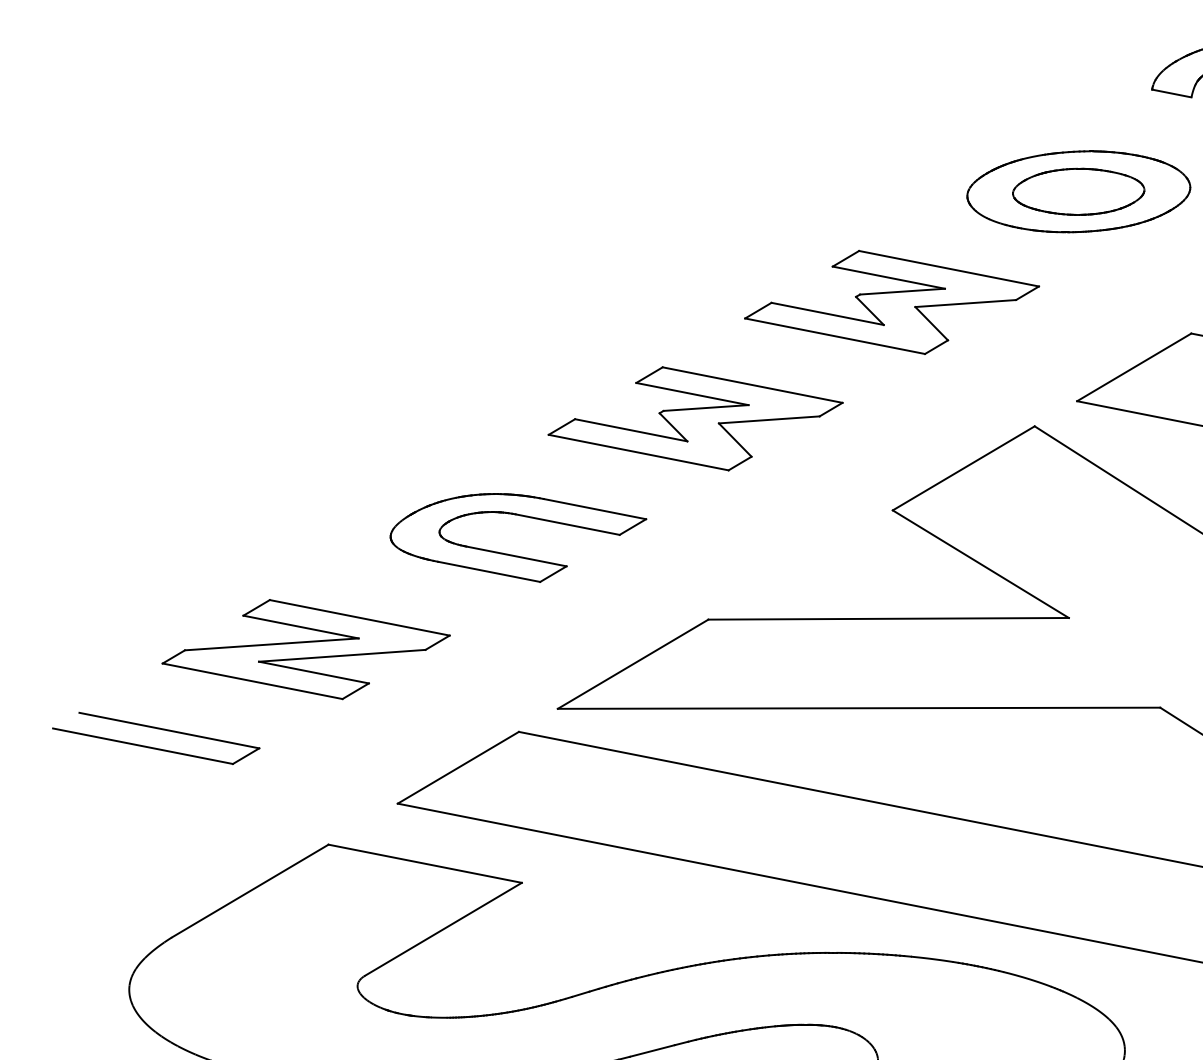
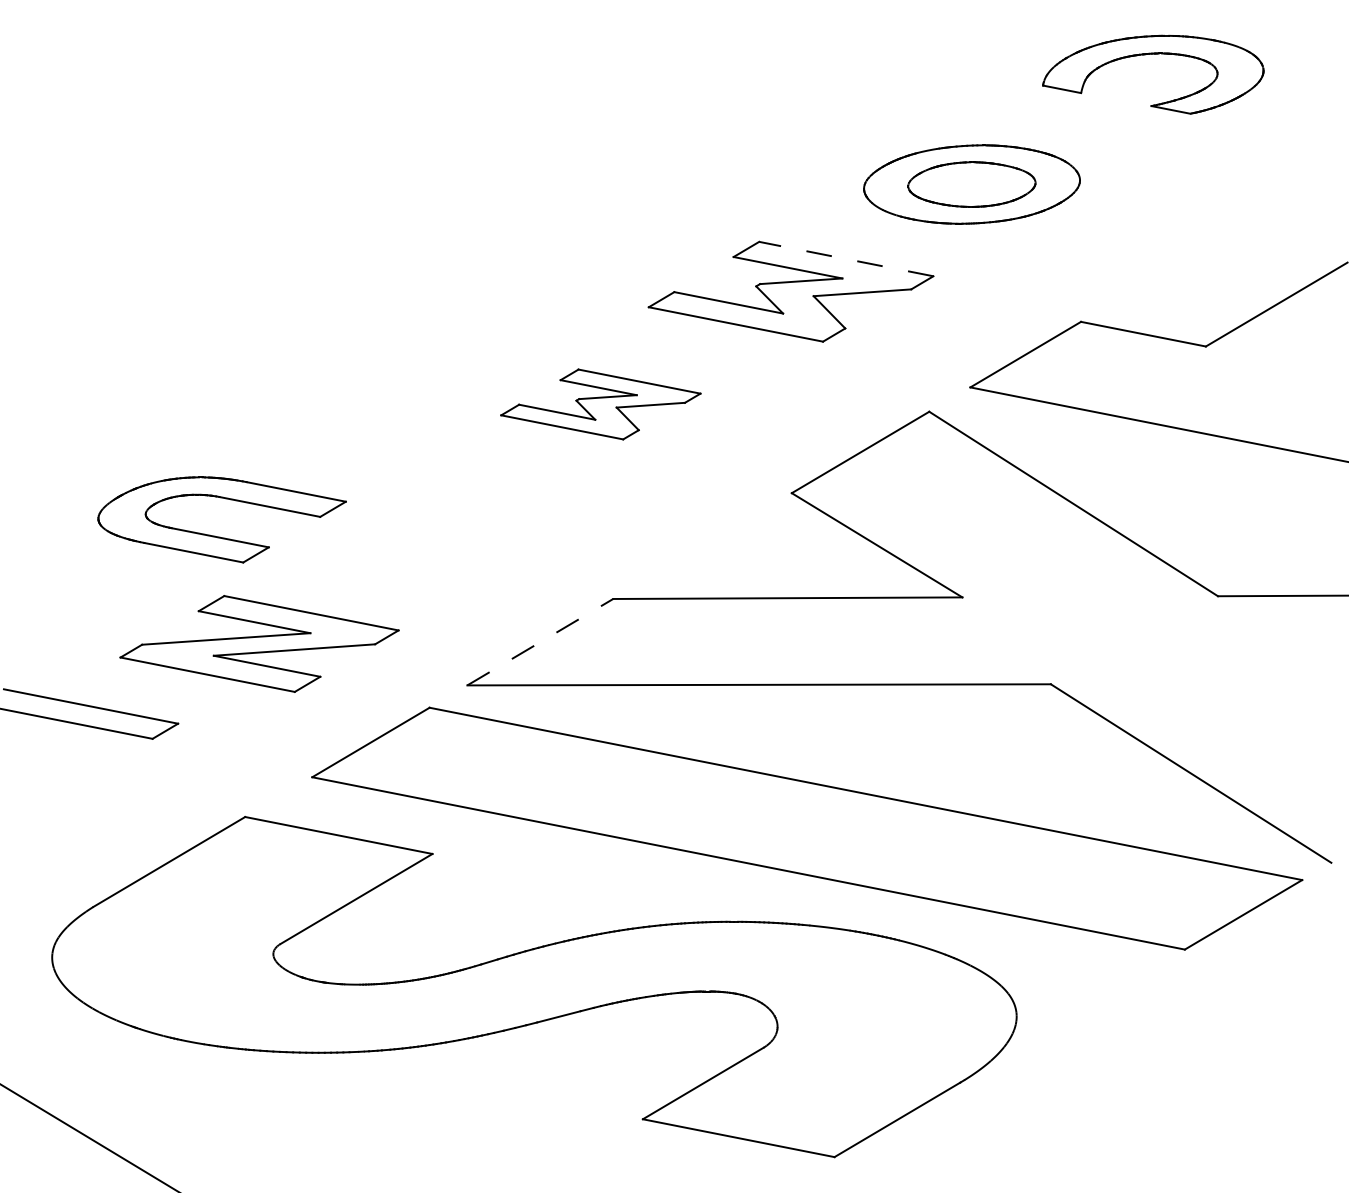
line: (949, 269) -> (846, 259), solid -> dashed
part: (695, 418) -> (600, 404), size x0.7
part: (516, 555) -> (220, 536), moved
part: (306, 649) -> (259, 643), moved
line: (633, 664) -> (540, 642), solid -> dashed

